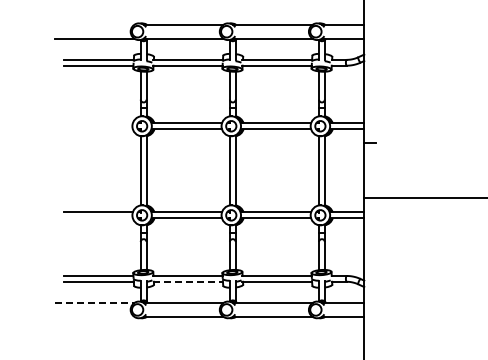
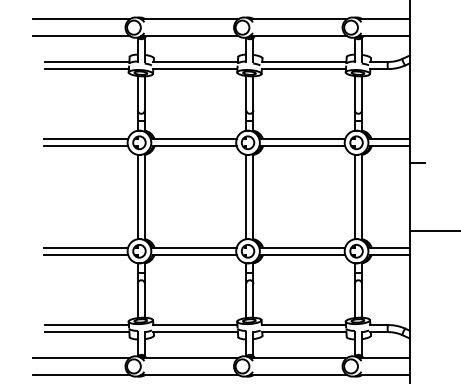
line: (94, 24) -> (81, 18), added
line: (97, 123) -> (85, 139), added
line: (97, 129) -> (85, 146), added
line: (97, 218) -> (85, 255), added
line: (188, 281) -> (195, 331), dashed -> solid
line: (94, 303) -> (81, 358), dashed -> solid
line: (94, 316) -> (81, 374), added

